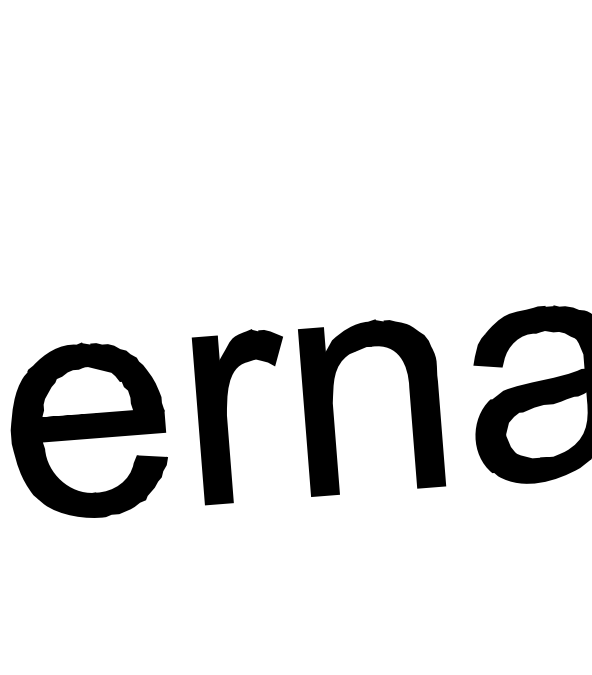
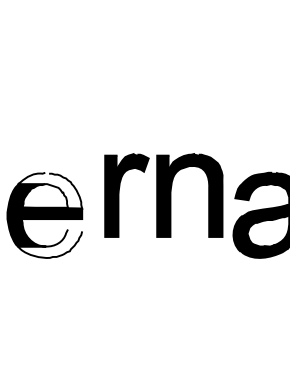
fill: (93, 378) -> (49, 190), removed
part: (318, 410) -> (163, 195), moved
fill: (102, 486) -> (49, 243), removed

